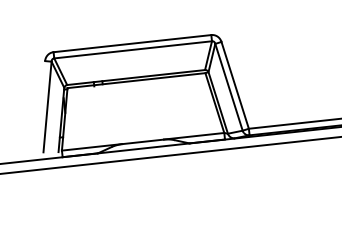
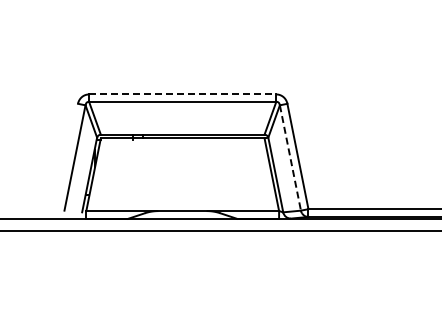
line: (132, 43) -> (182, 94), solid -> dashed
line: (229, 87) -> (290, 158), solid -> dashed

